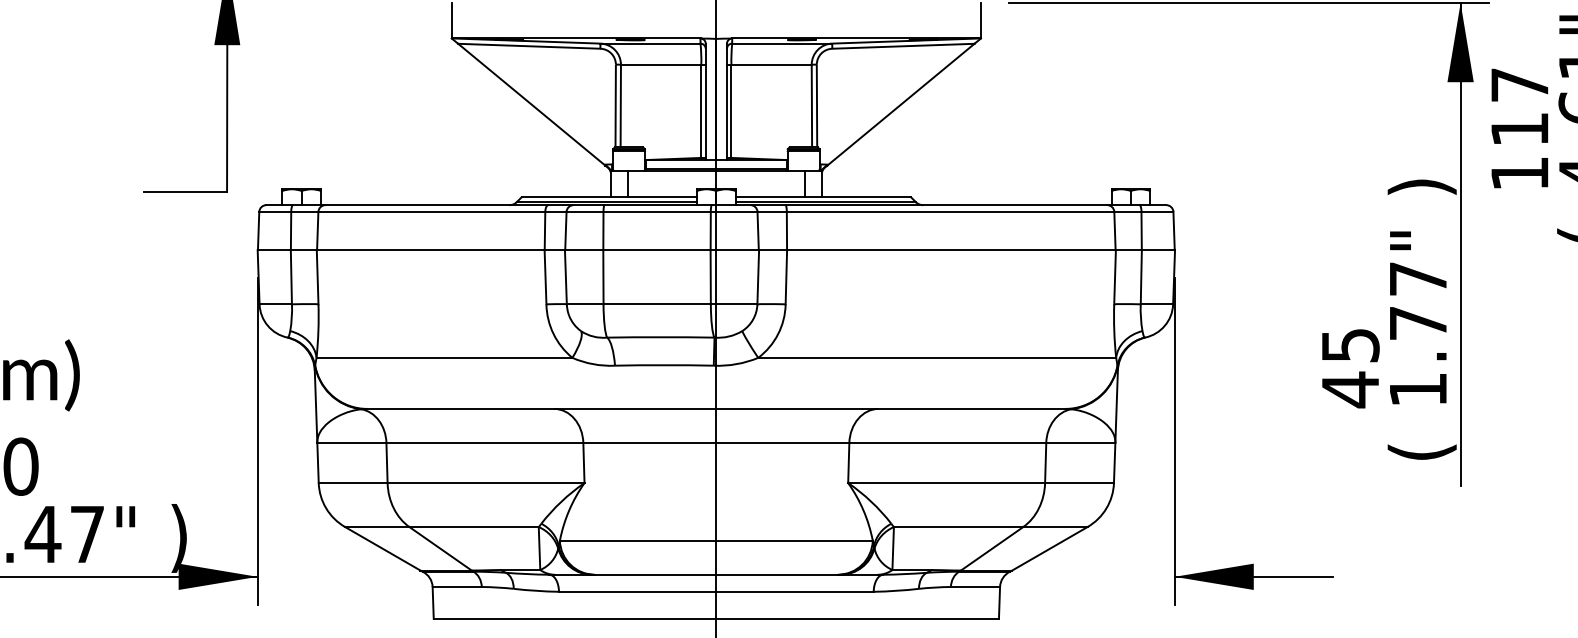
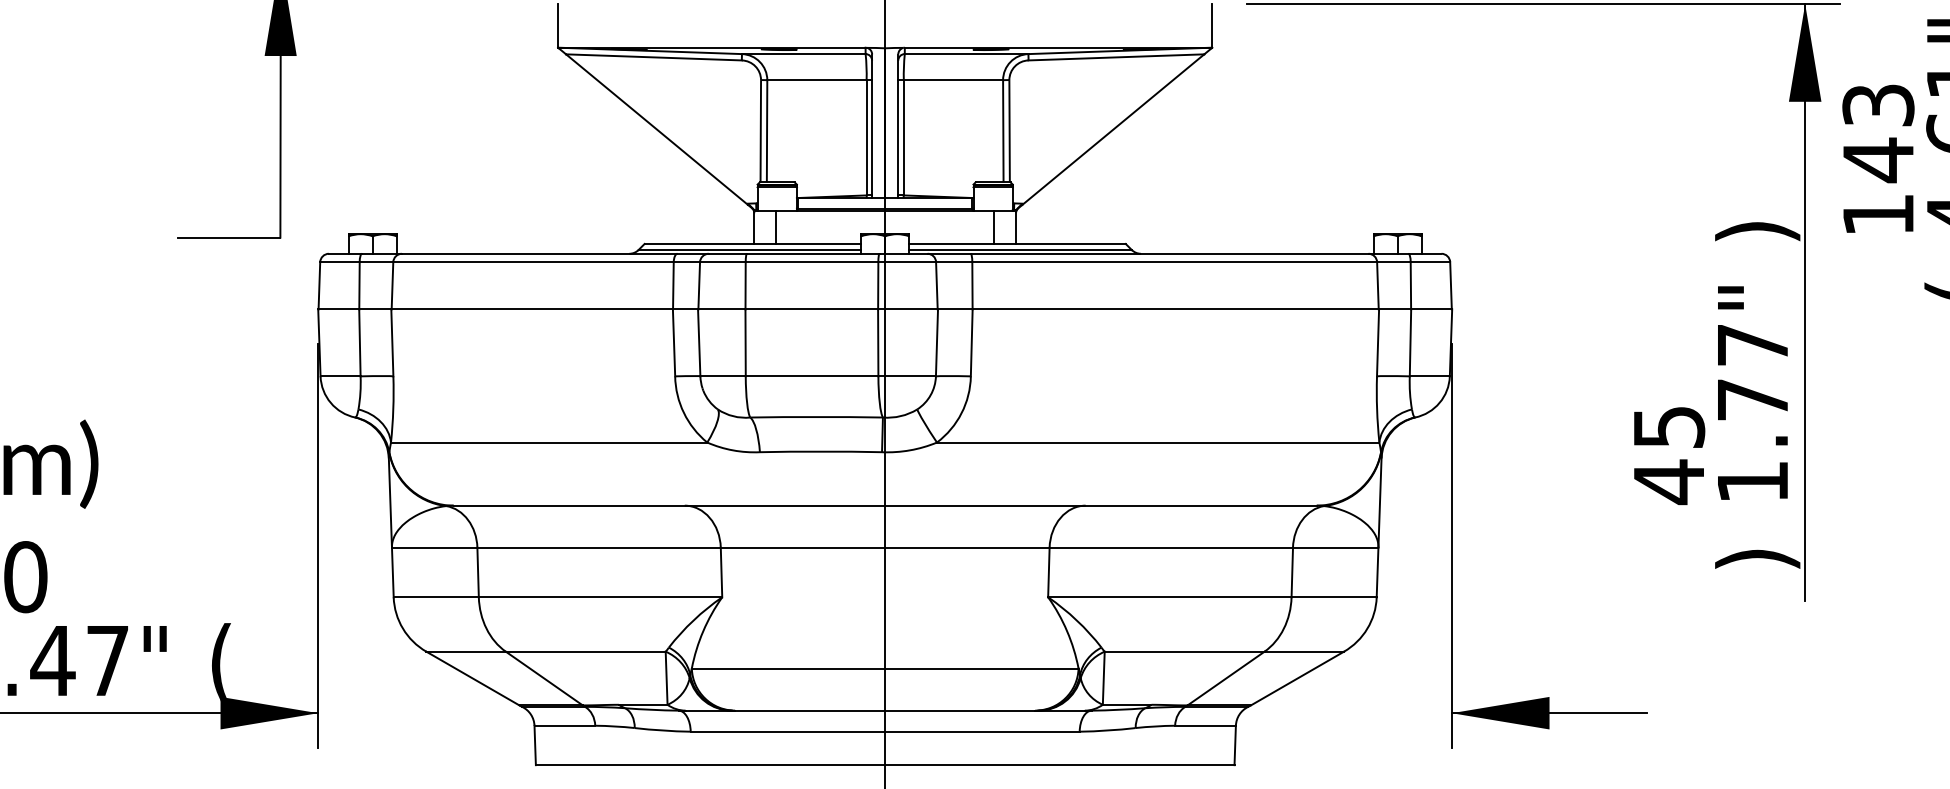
text: (1519, 107) -> (1878, 133), 117 -> 143
text: (1422, 451) -> (1757, 558), ( -> )
text: (178, 538) -> (220, 665), ) -> (

